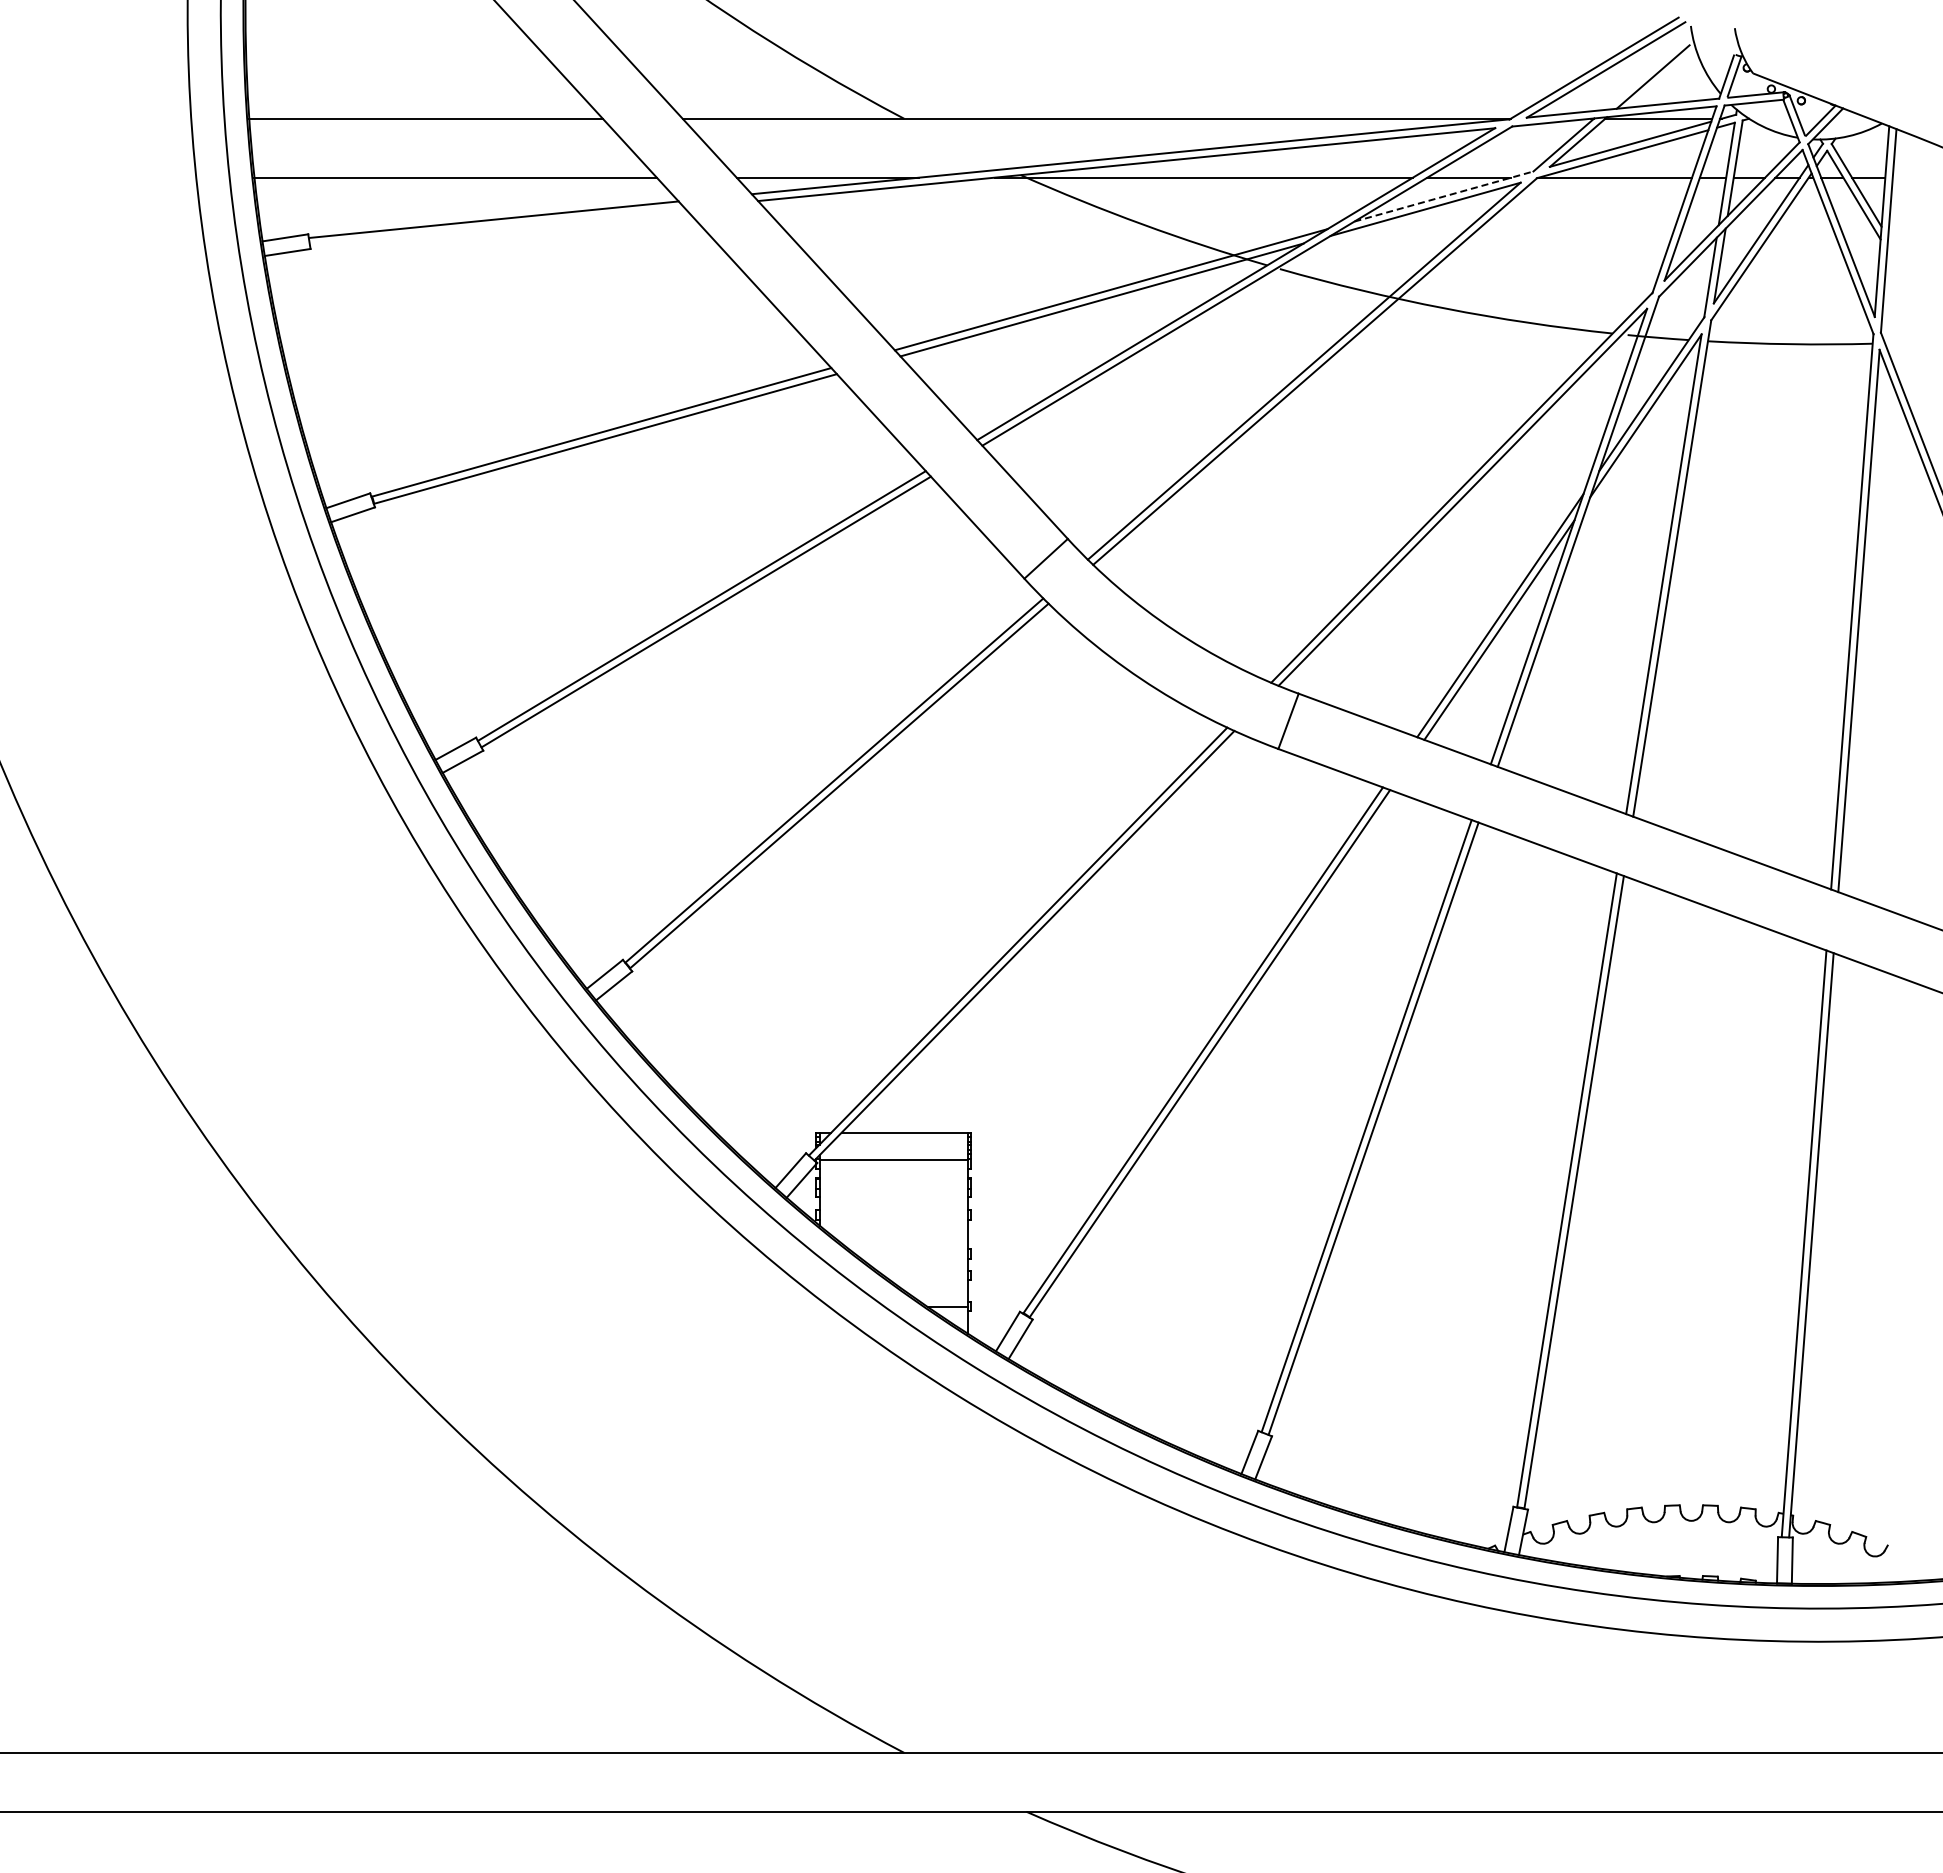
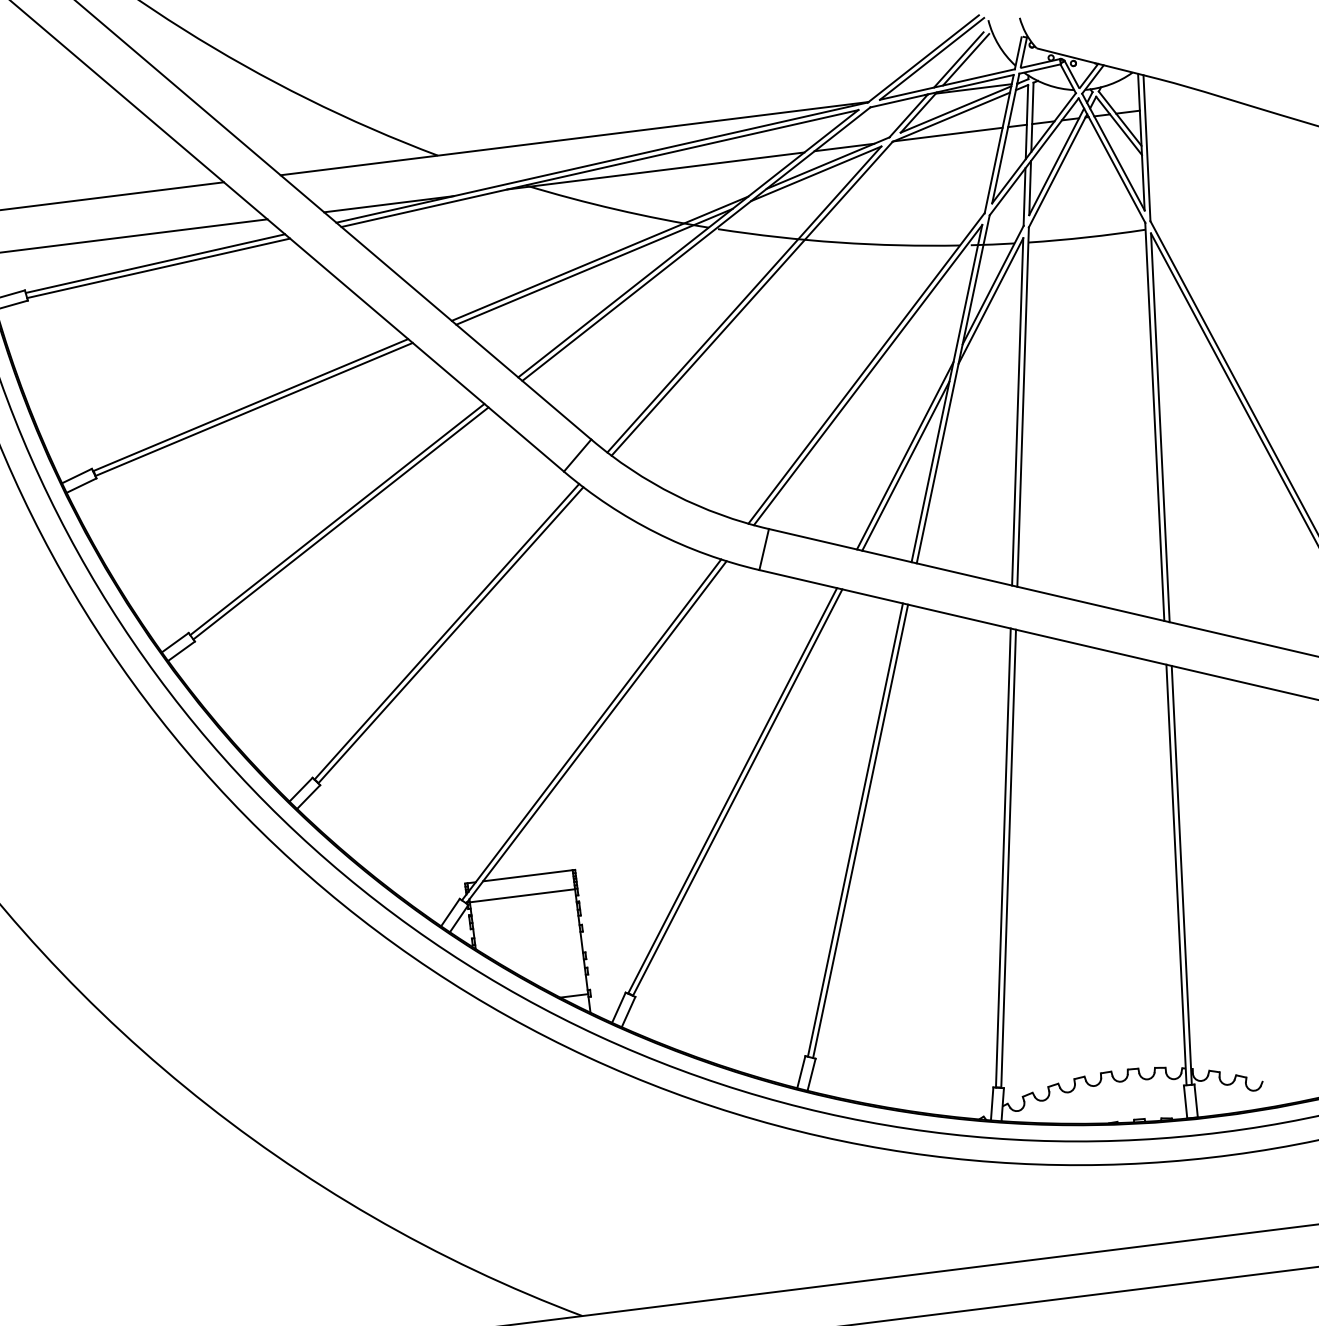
line: (1643, 76) -> (959, 60), added
line: (1444, 196) -> (828, 163), dashed -> solid
line: (496, 226) -> (157, 268), added

